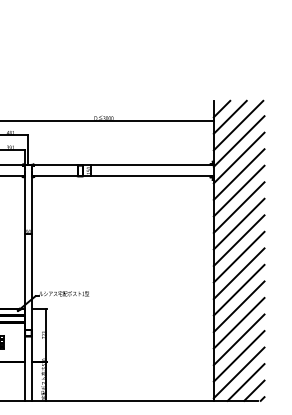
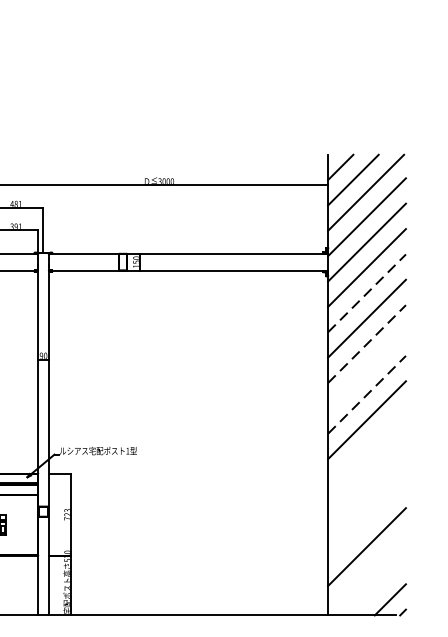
line: (239, 191) -> (367, 293), solid -> dashed
line: (239, 224) -> (367, 344), solid -> dashed
line: (238, 240) -> (366, 369), removed
line: (239, 257) -> (367, 395), solid -> dashed
line: (238, 289) -> (366, 444), removed
line: (238, 306) -> (366, 470), removed
line: (238, 322) -> (366, 495), removed
line: (238, 339) -> (366, 521), removed
line: (238, 372) -> (366, 571), removed
line: (245, 382) -> (376, 587), removed

